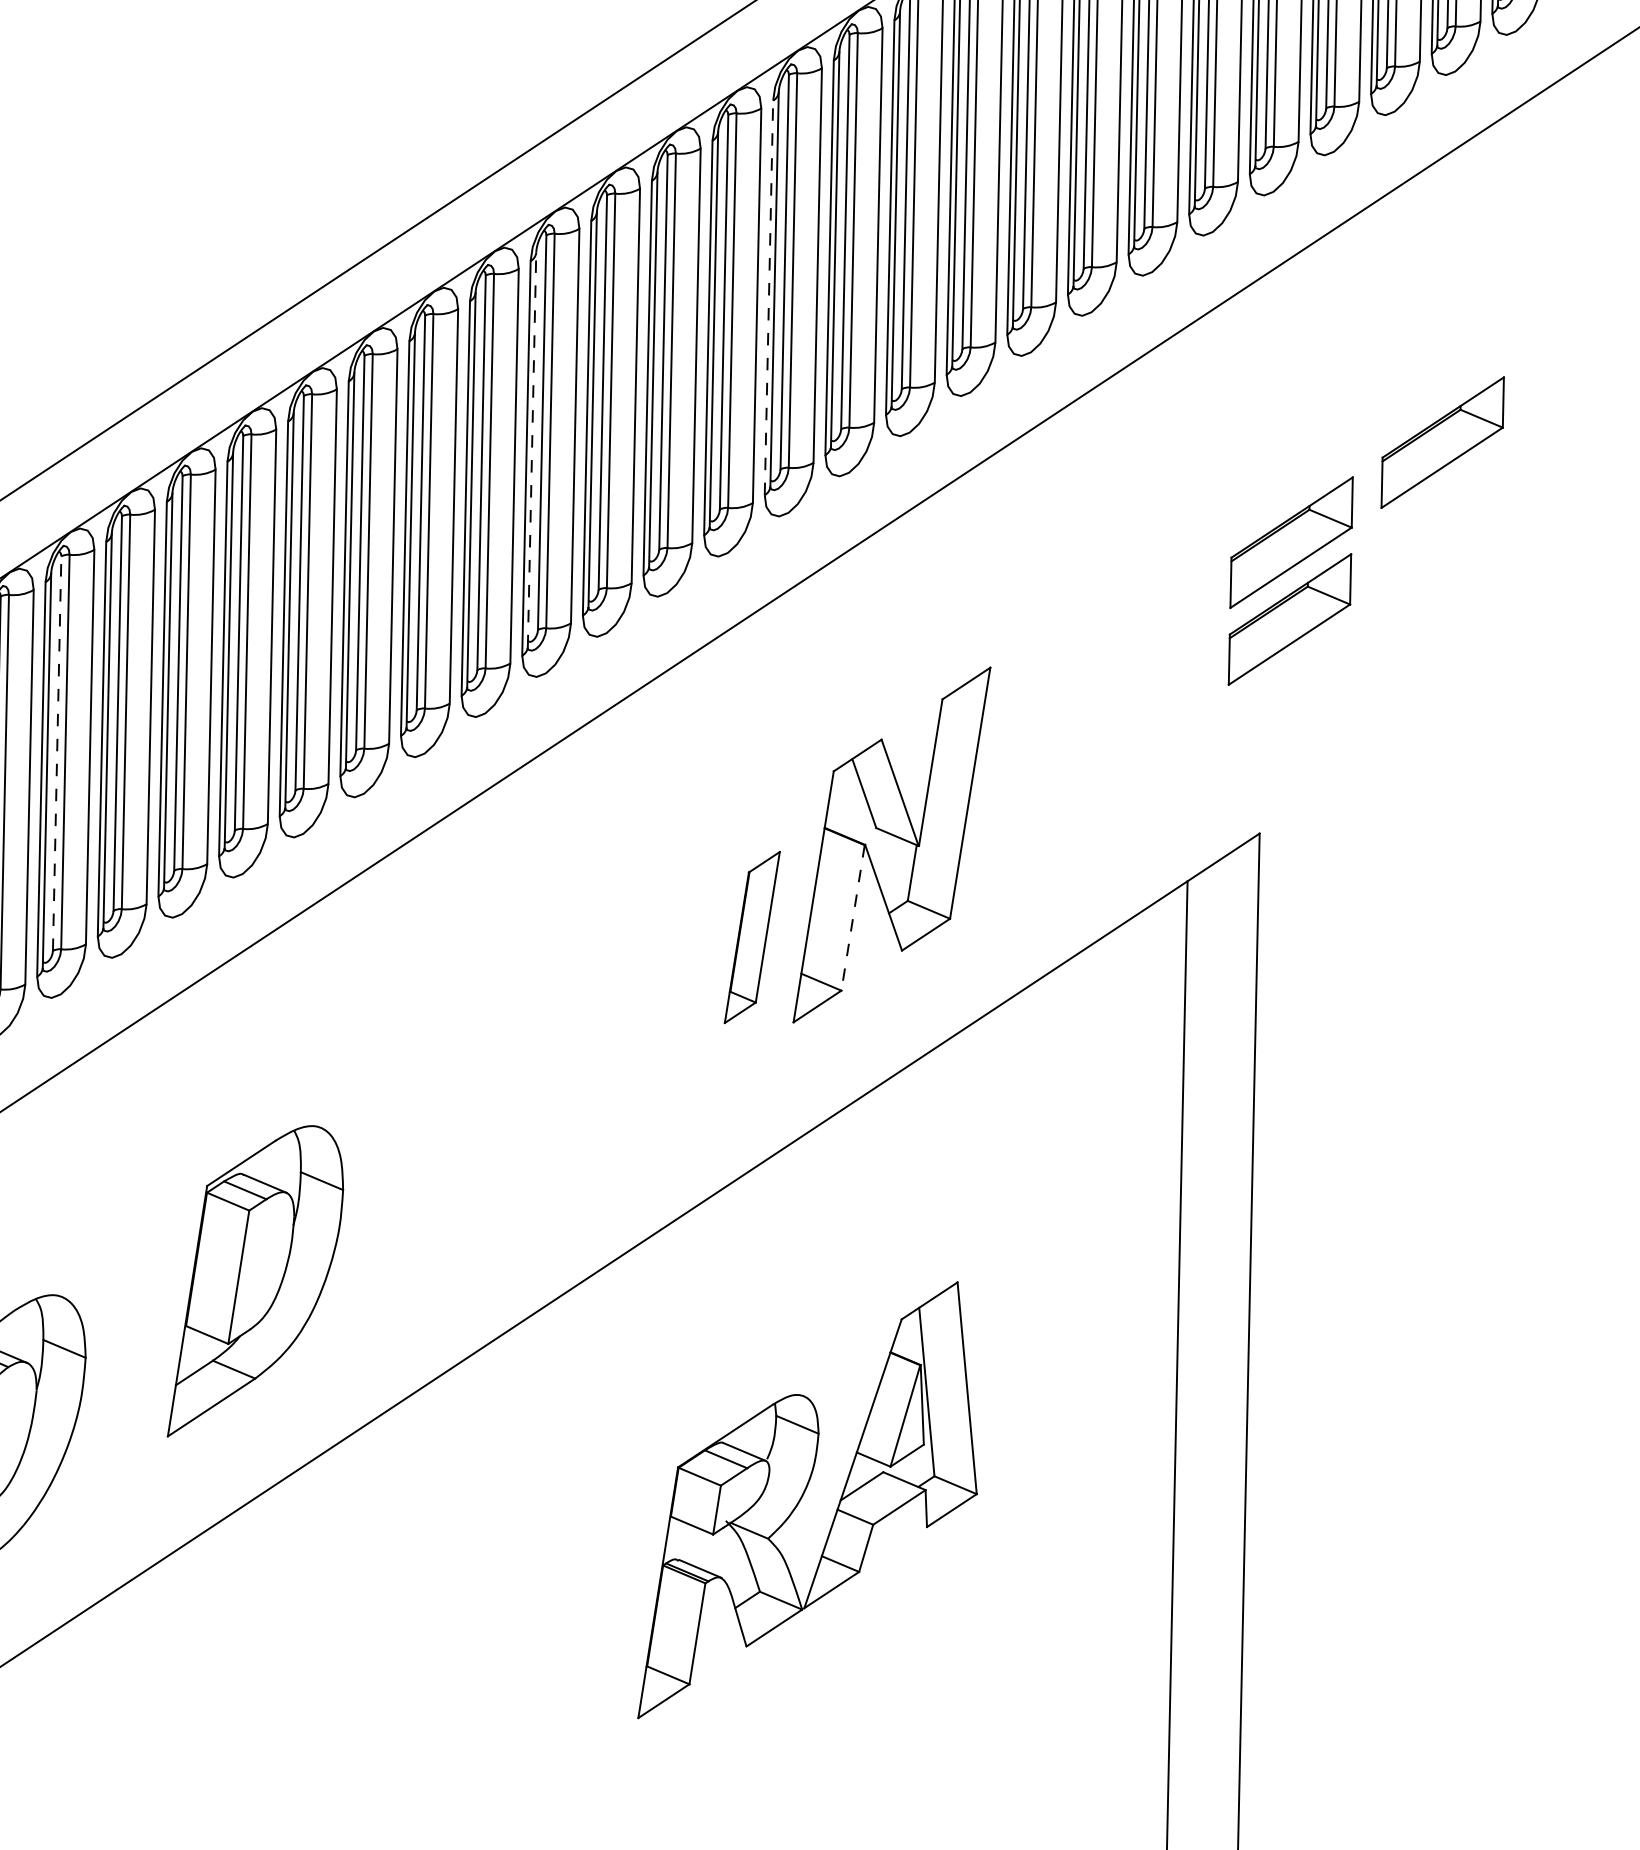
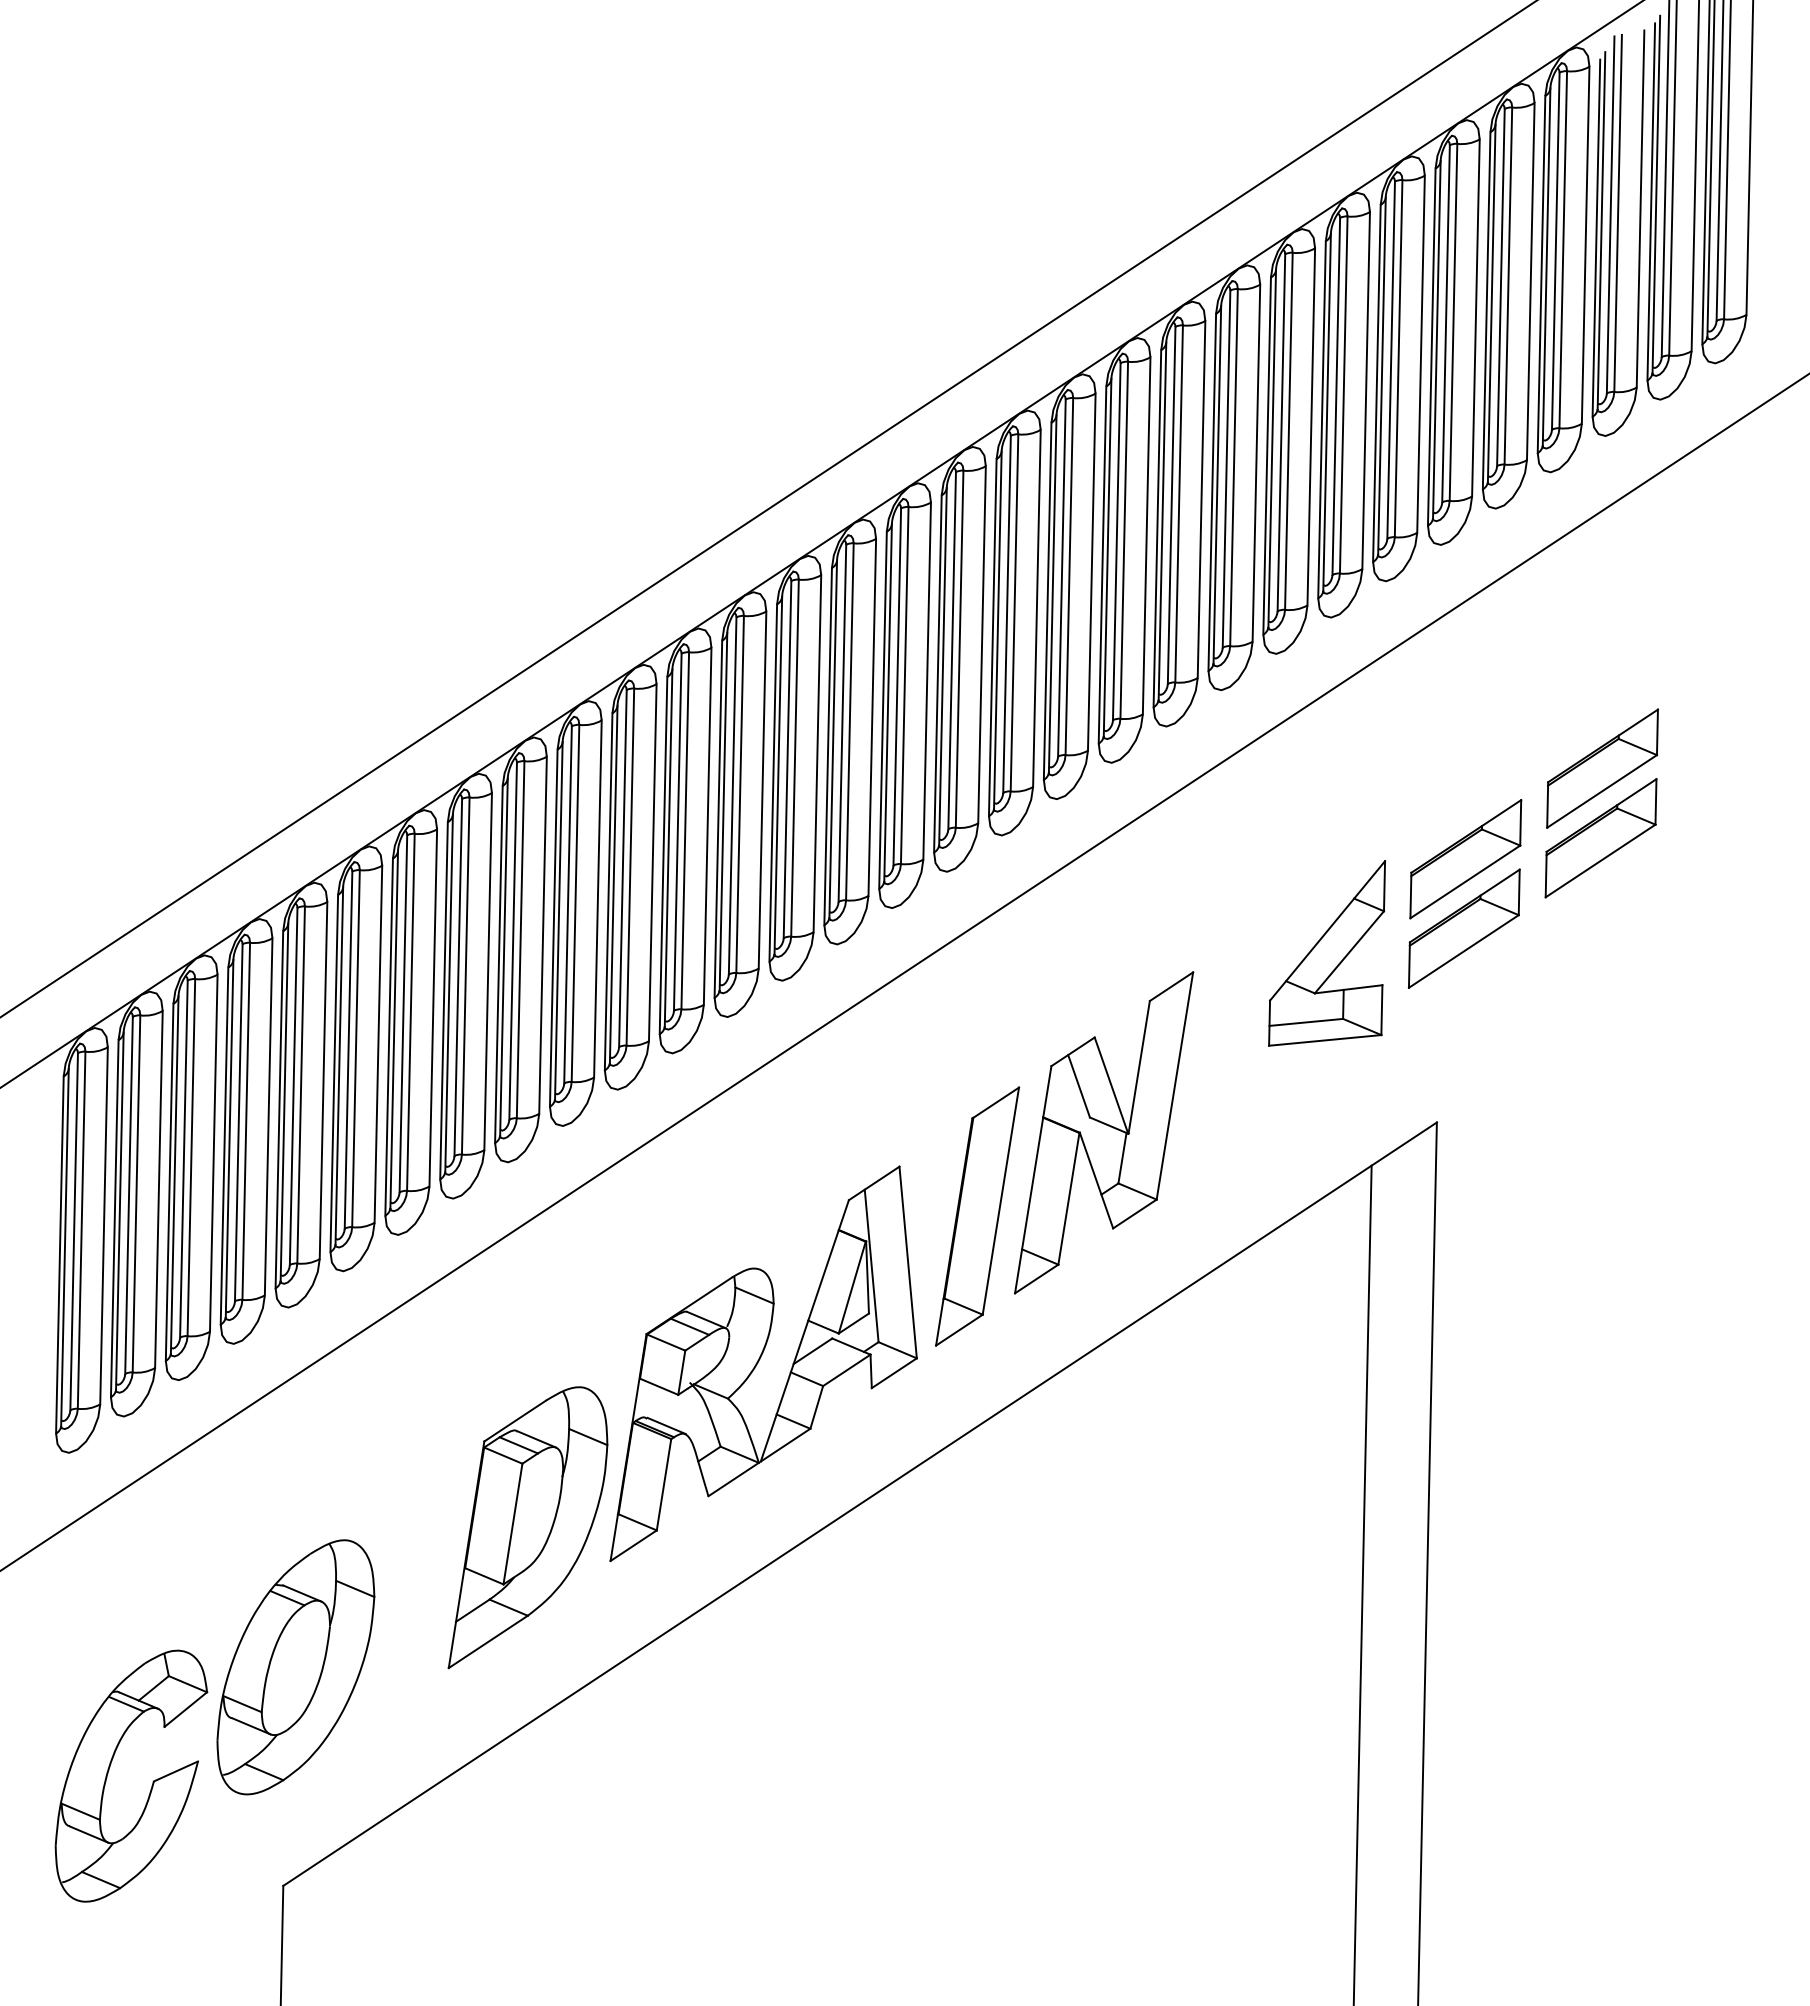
line: (768, 297) -> (992, 637), dashed -> solid
line: (532, 450) -> (778, 775), dashed -> solid
part: (1440, 519) -> (1600, 838), added
part: (1138, 646) -> (1327, 953), added
line: (57, 754) -> (348, 1050), dashed -> solid
line: (852, 917) -> (1068, 1198), dashed -> solid
part: (752, 937) -> (977, 1216), size x1.67
part: (807, 1499) -> (763, 1363), moved

